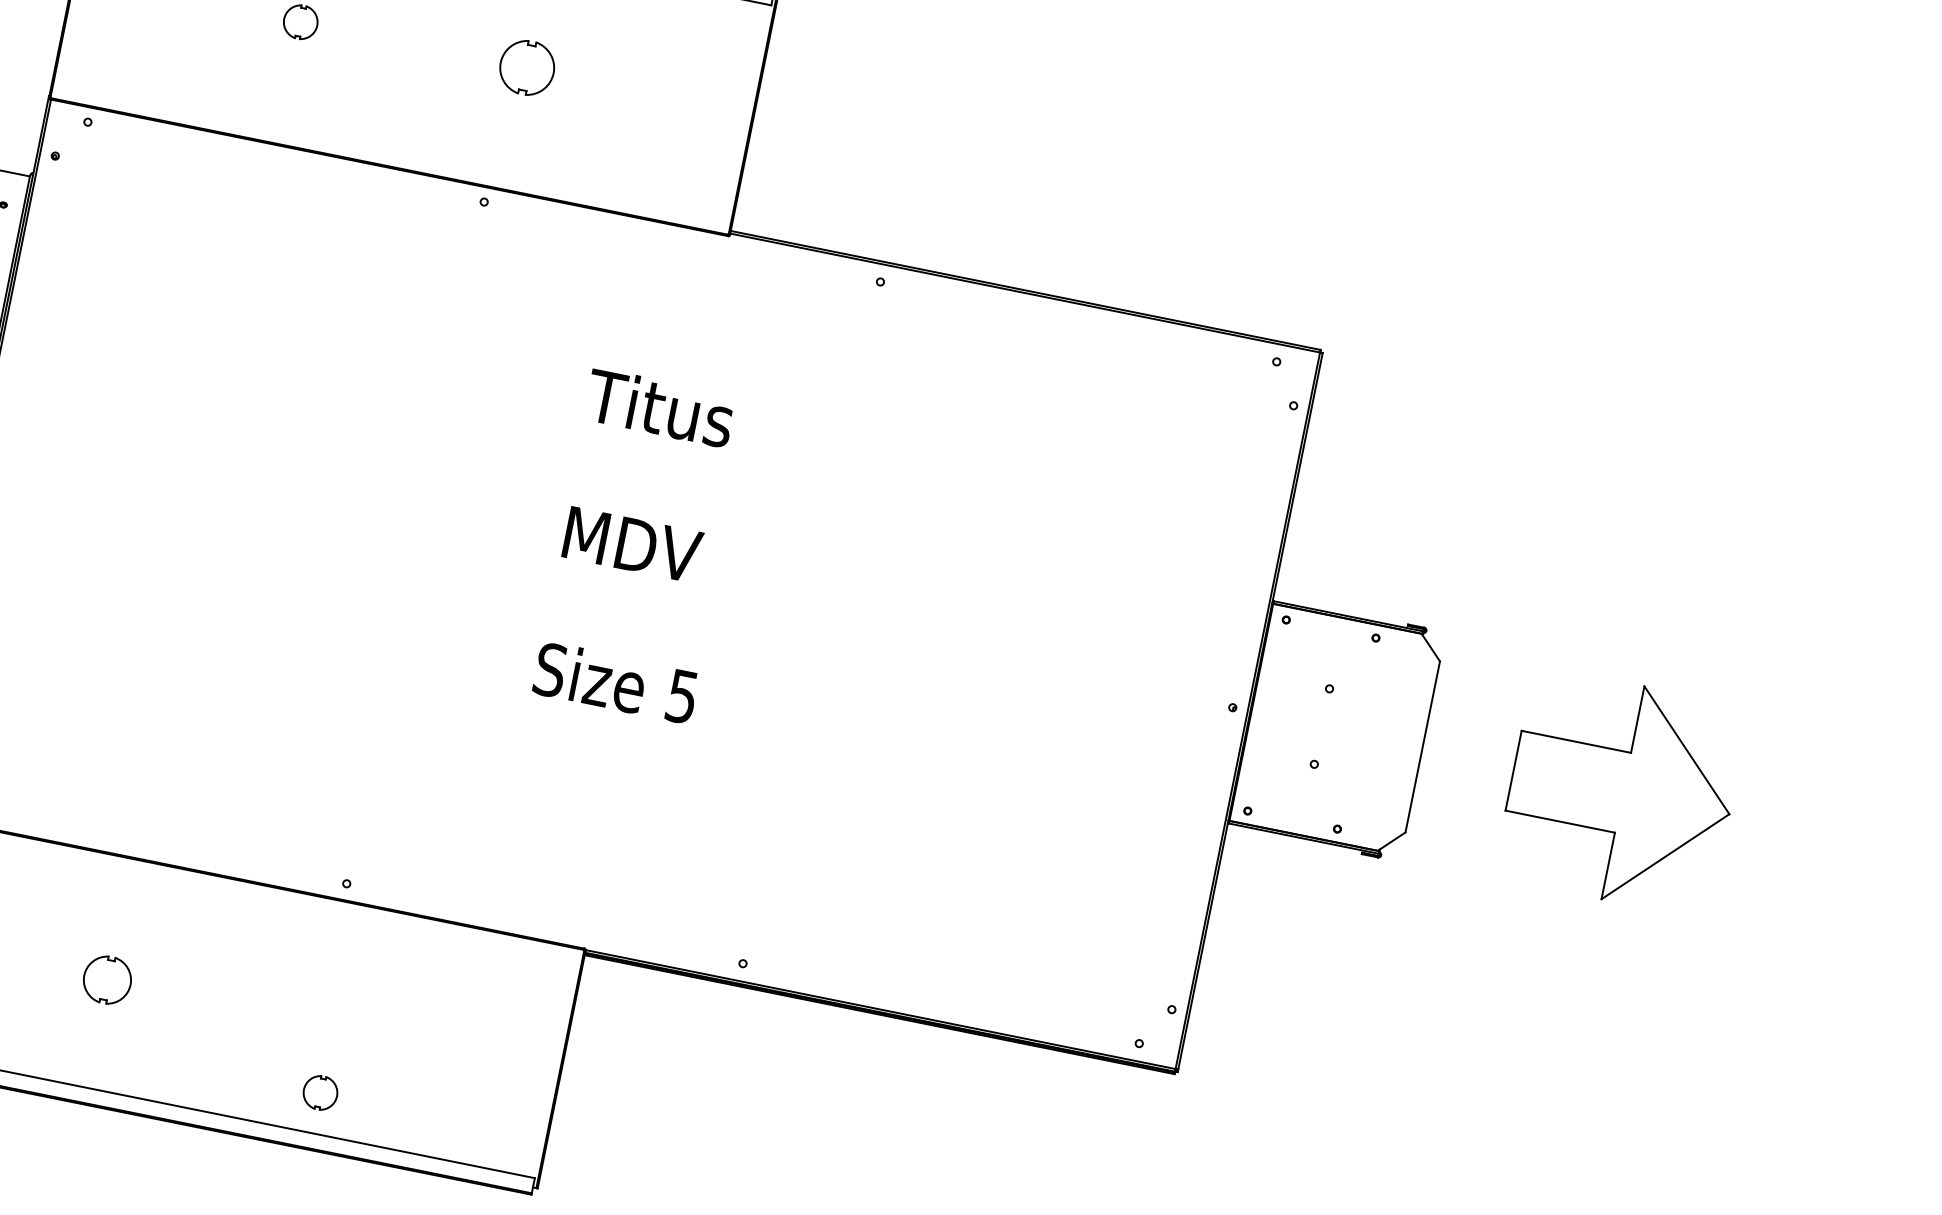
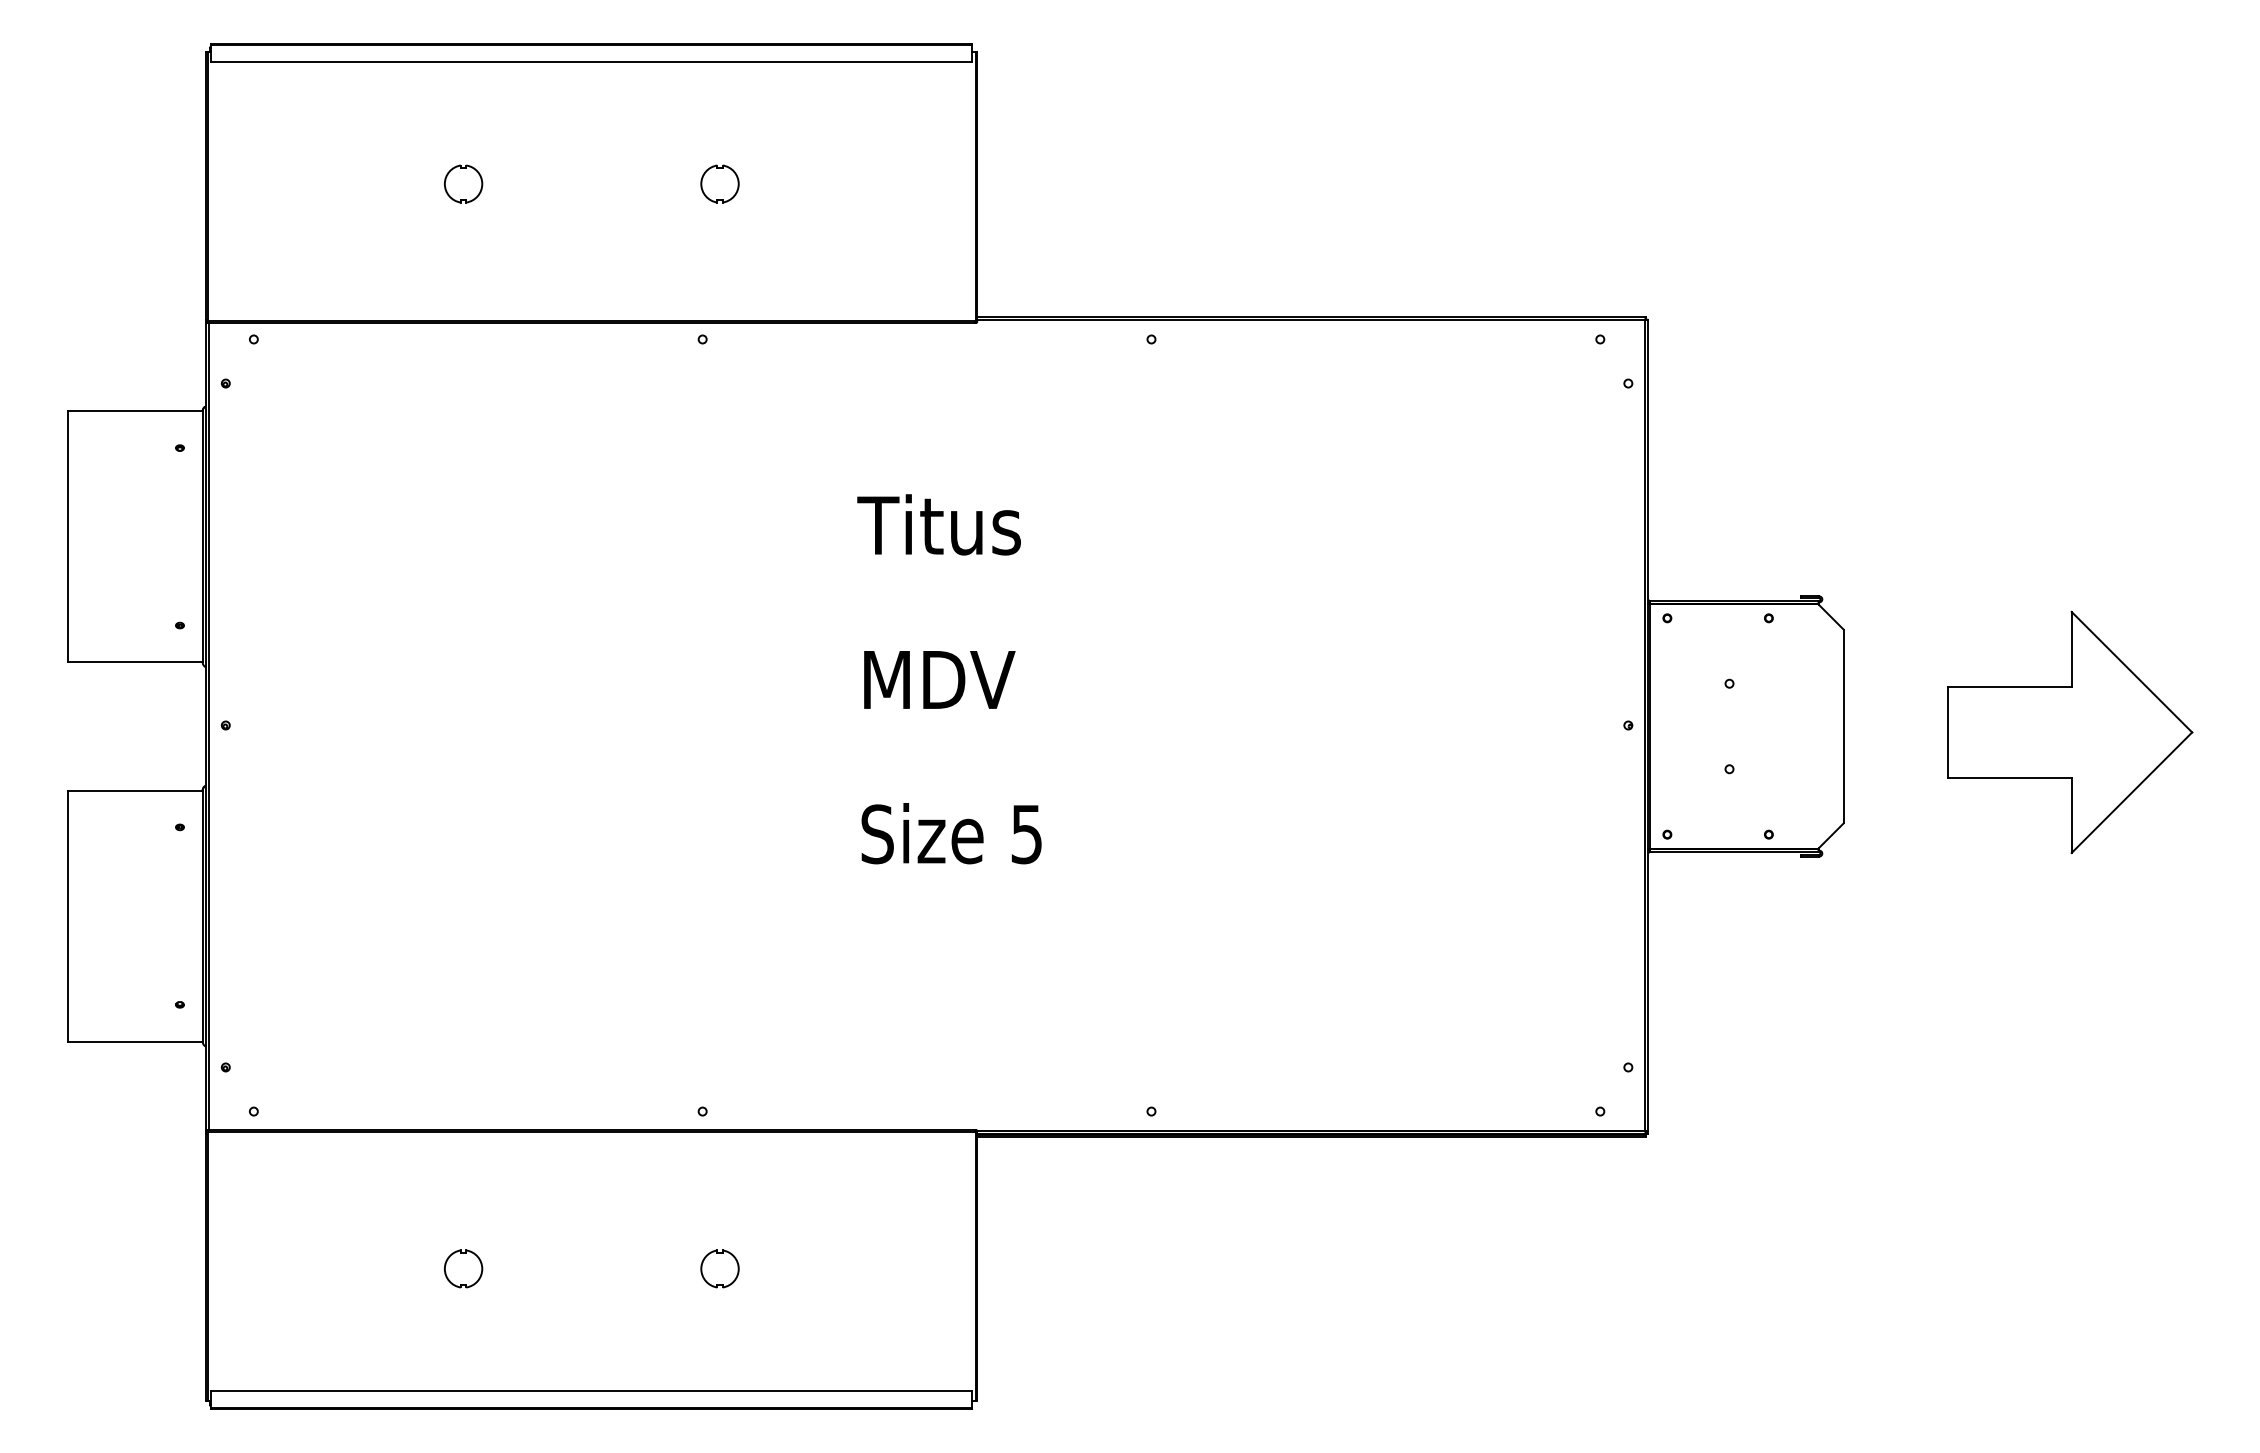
part: (526, 67) -> (719, 183), size x0.62
part: (107, 979) -> (463, 1268), size x0.71
part: (320, 1092) -> (719, 1268), moved

